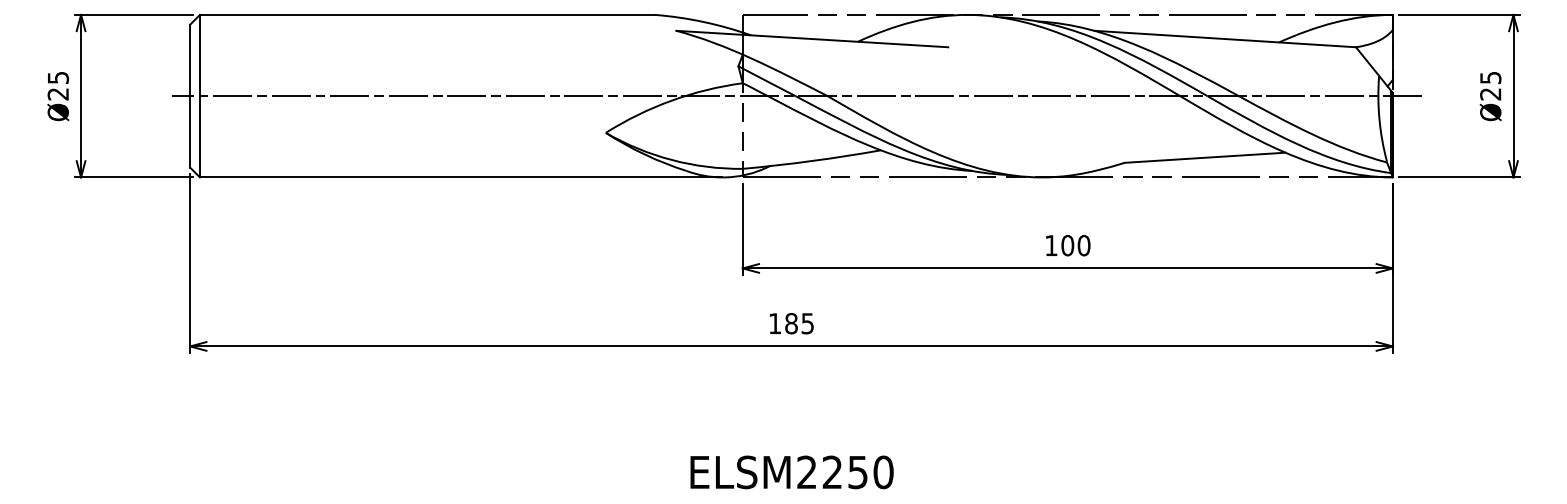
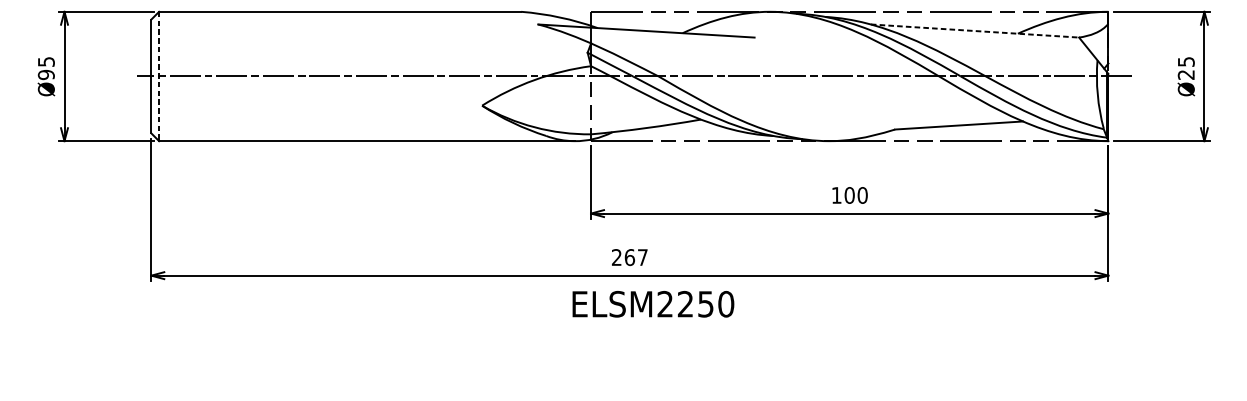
line: (1225, 39) -> (975, 31), solid -> dashed
text: (58, 93) -> (46, 74), Ø25 -> Ø95
line: (199, 96) -> (158, 76), solid -> dashed
text: (791, 323) -> (629, 257), 185 -> 267
text: (791, 472) -> (652, 304), moved

